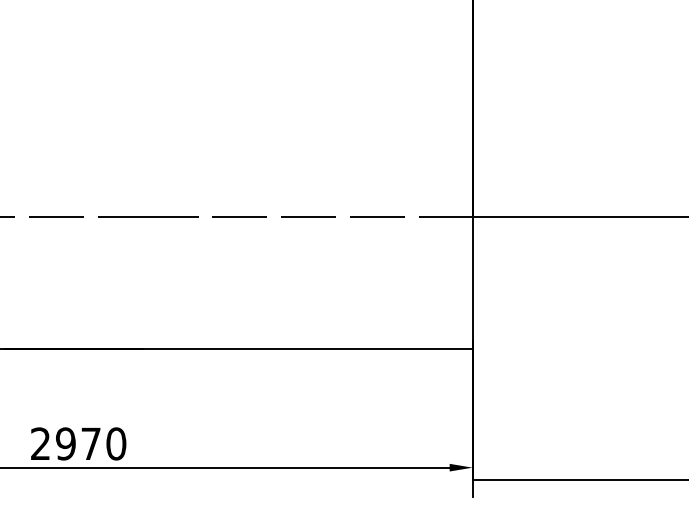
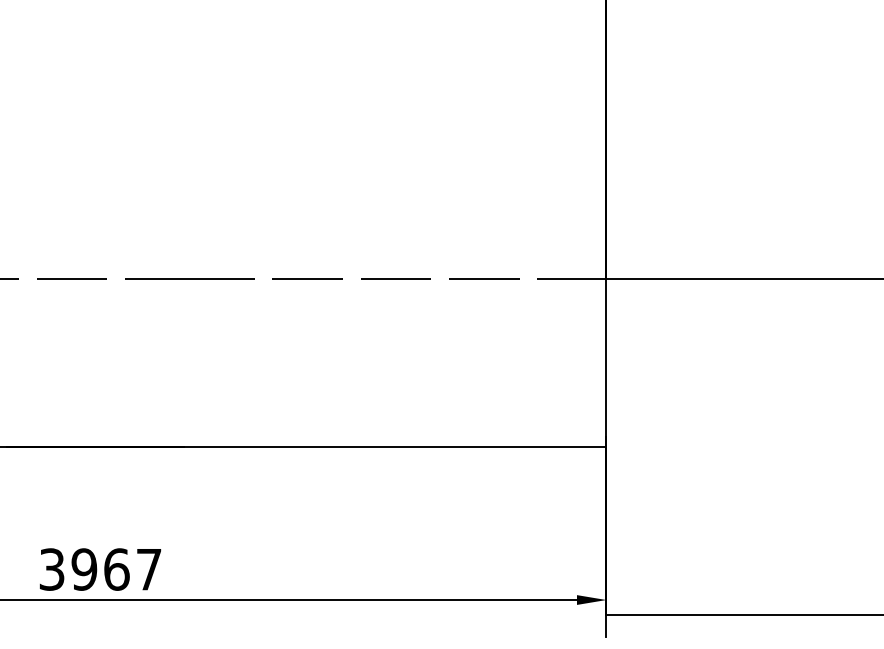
text: (78, 443) -> (100, 569), 2970 -> 3967

